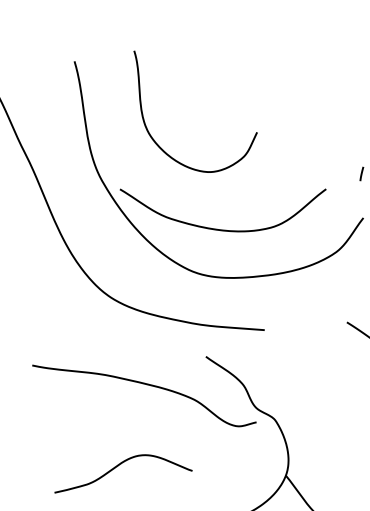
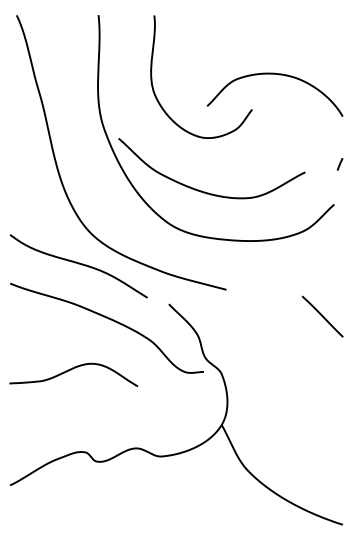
curve: (279, 90) -> (279, 75), added
curve: (101, 331) -> (78, 264), added
curve: (118, 466) -> (71, 370), moved

